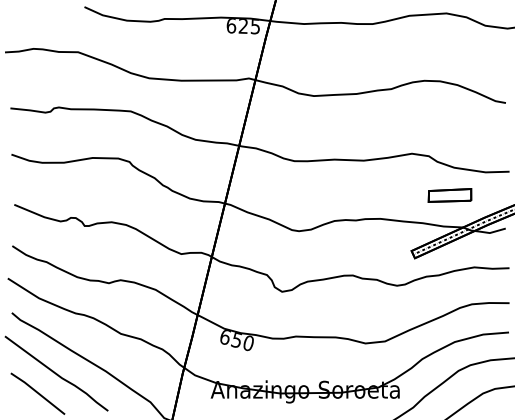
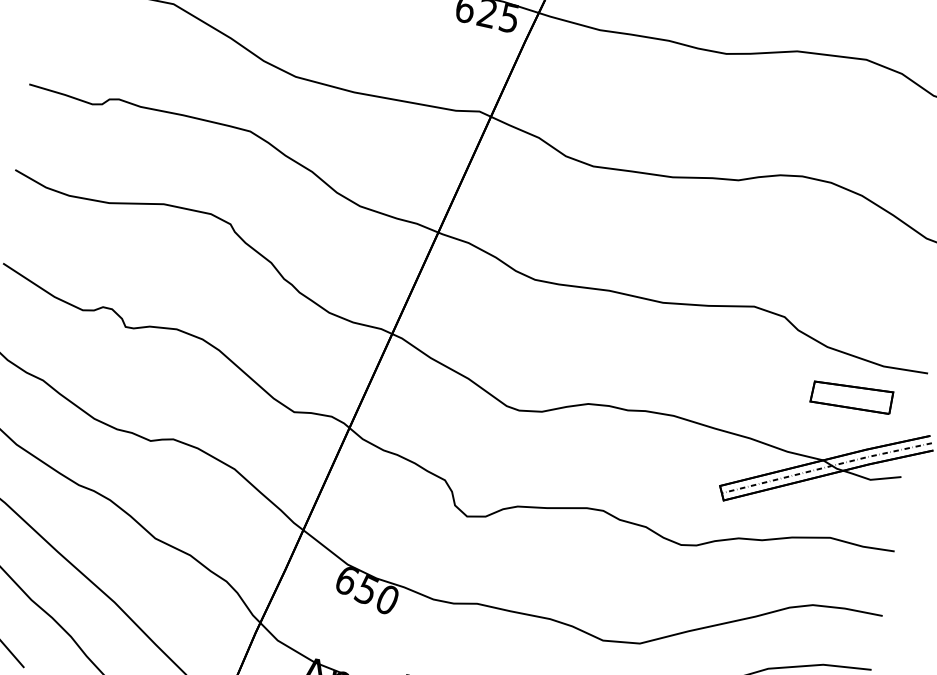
part: (449, 195) -> (851, 396), moved

